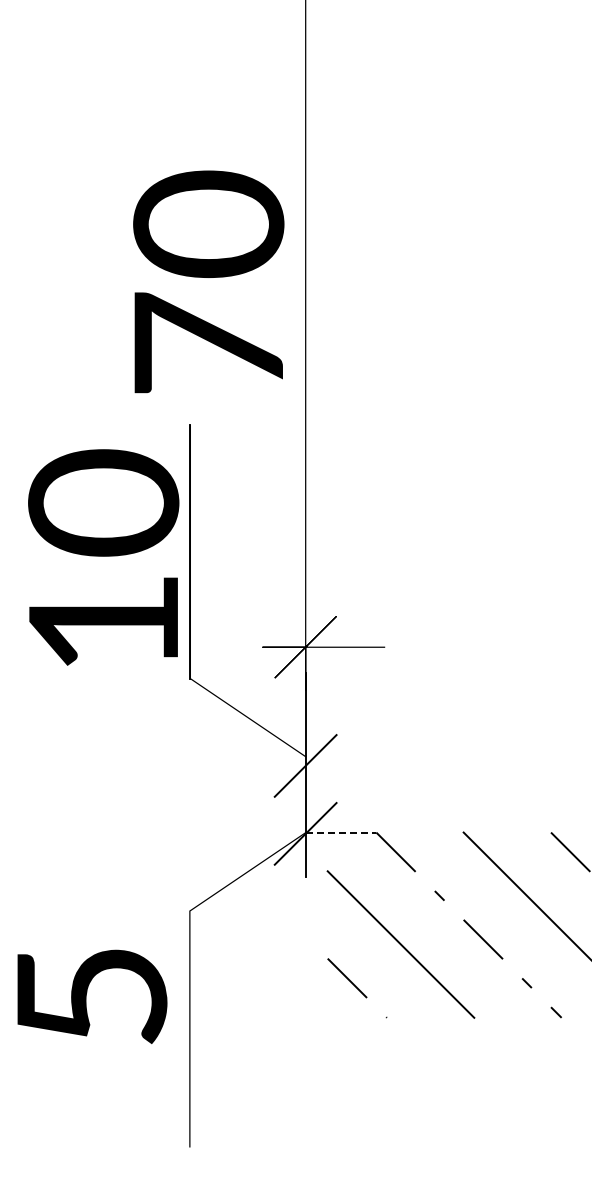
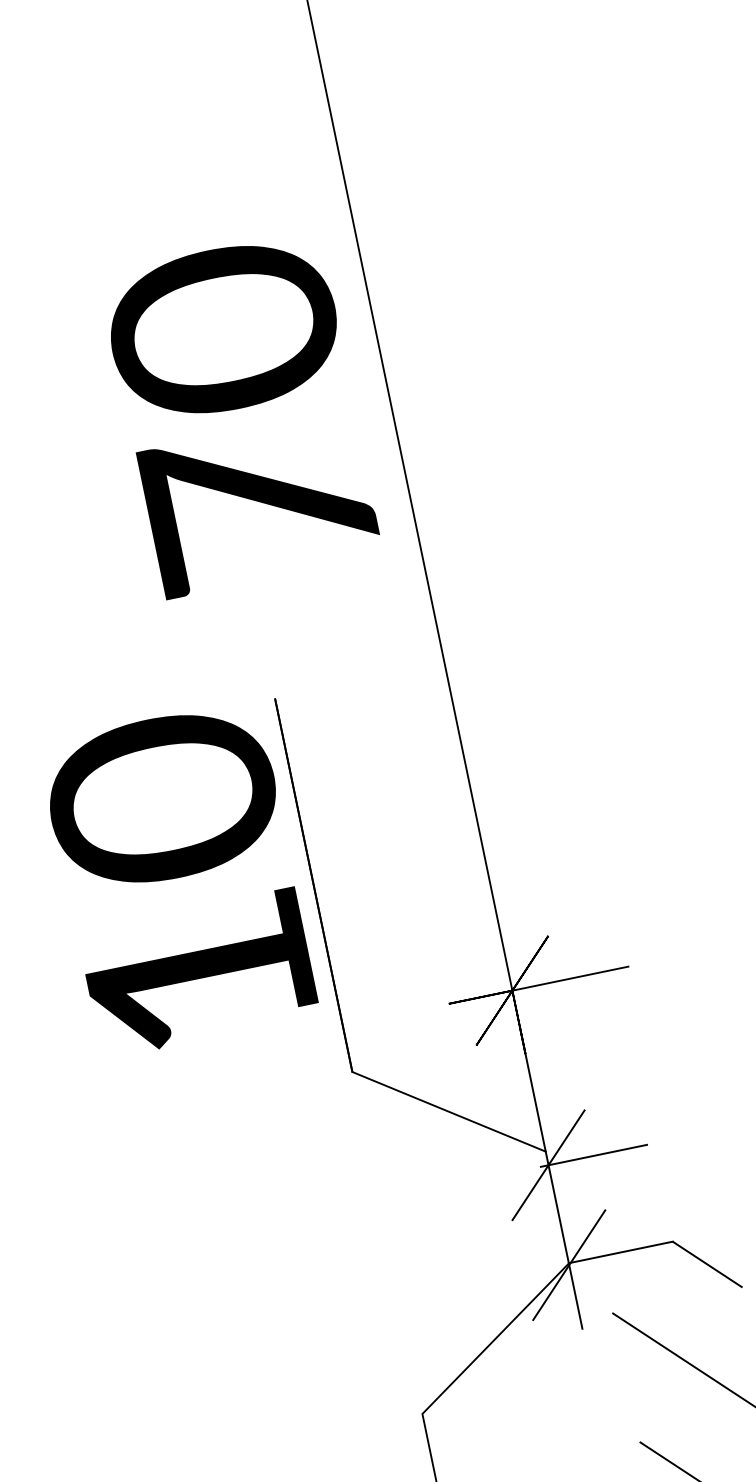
text: (208, 281) -> (240, 413), moved
text: (103, 557) -> (179, 879), moved
line: (336, 765) -> (593, 1155), added
line: (341, 832) -> (621, 1252), dashed -> solid

